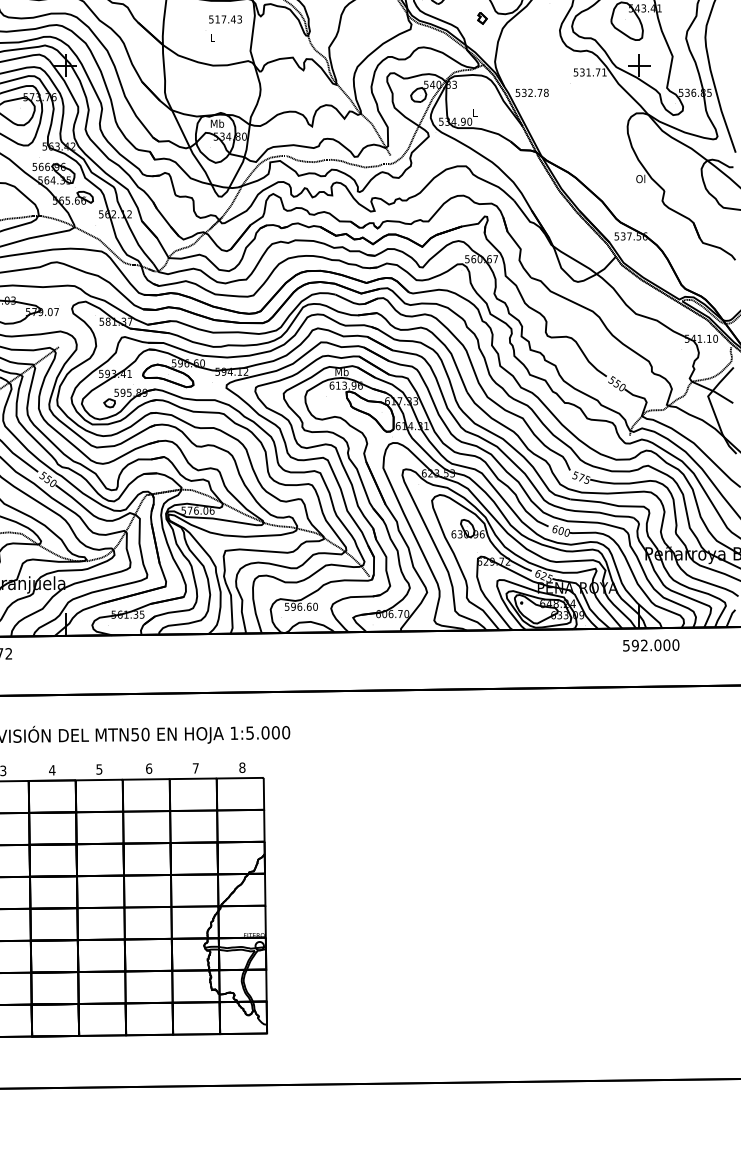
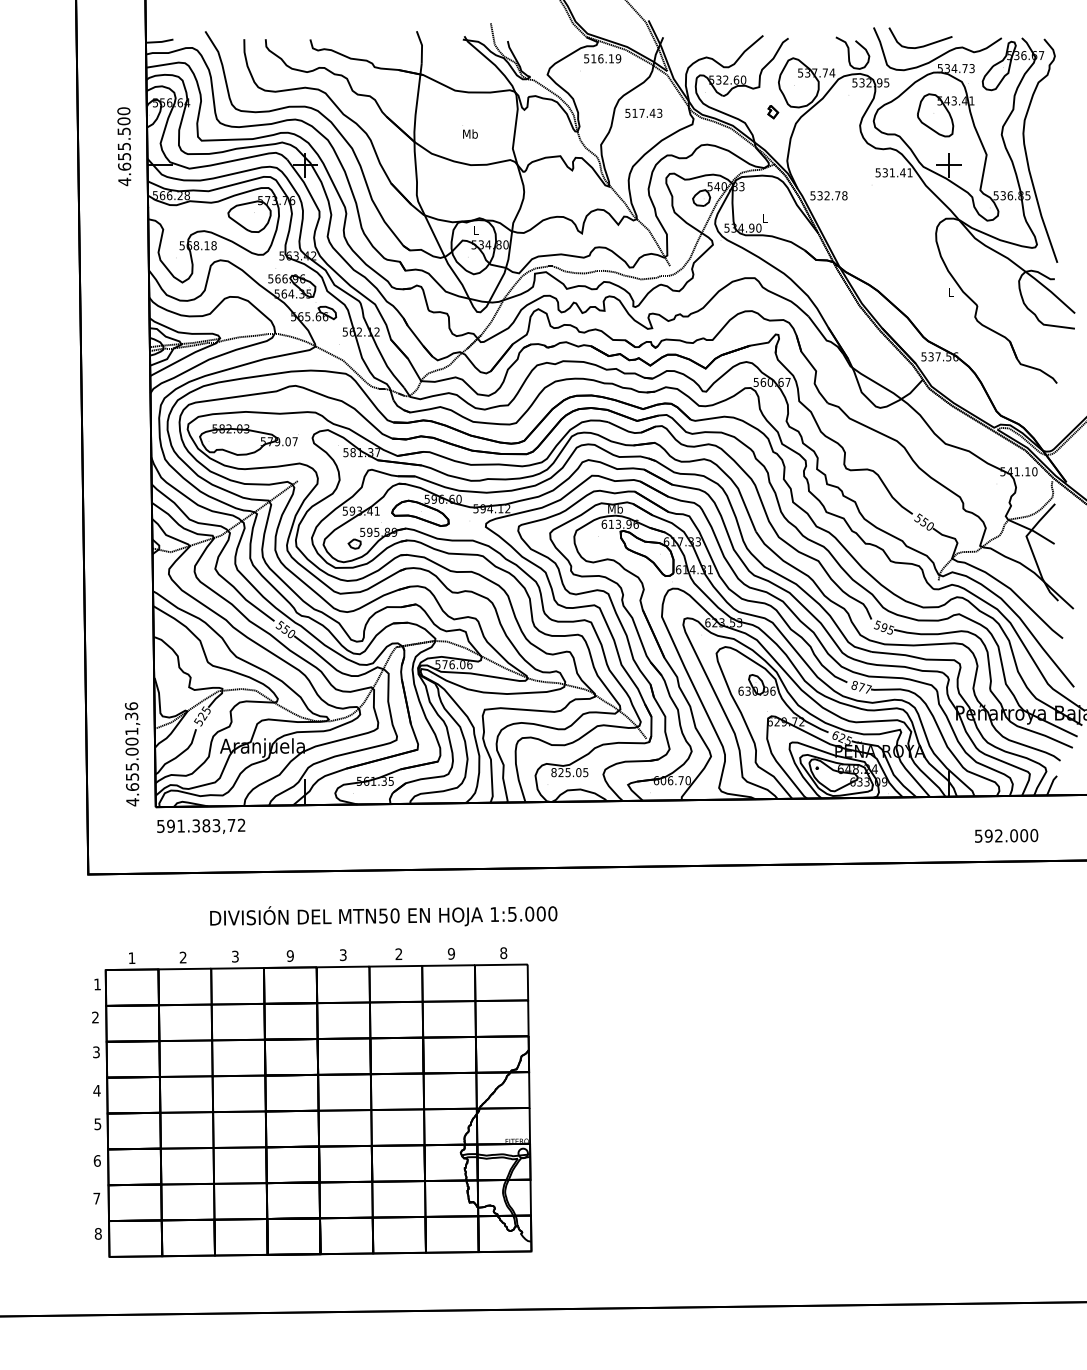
text: (225, 18) -> (643, 112), moved
text: (212, 37) -> (470, 133), L -> Mb
text: (597, 72) -> (902, 172), 531.71 -> 531.41
text: (217, 122) -> (475, 229), Mb -> L
text: (640, 179) -> (950, 292), Ol -> L
text: (581, 476) -> (884, 626), 575 -> 595
text: (561, 531) -> (861, 687), 600 -> 877
text: (300, 606) -> (569, 772), 596.60 -> 825.05
text: (651, 645) -> (1006, 835), moved
text: (99, 768) -> (343, 954), 5 -> 3
text: (148, 768) -> (398, 954), 6 -> 2
text: (194, 768) -> (450, 953), 7 -> 9
text: (52, 769) -> (290, 955), 4 -> 9

